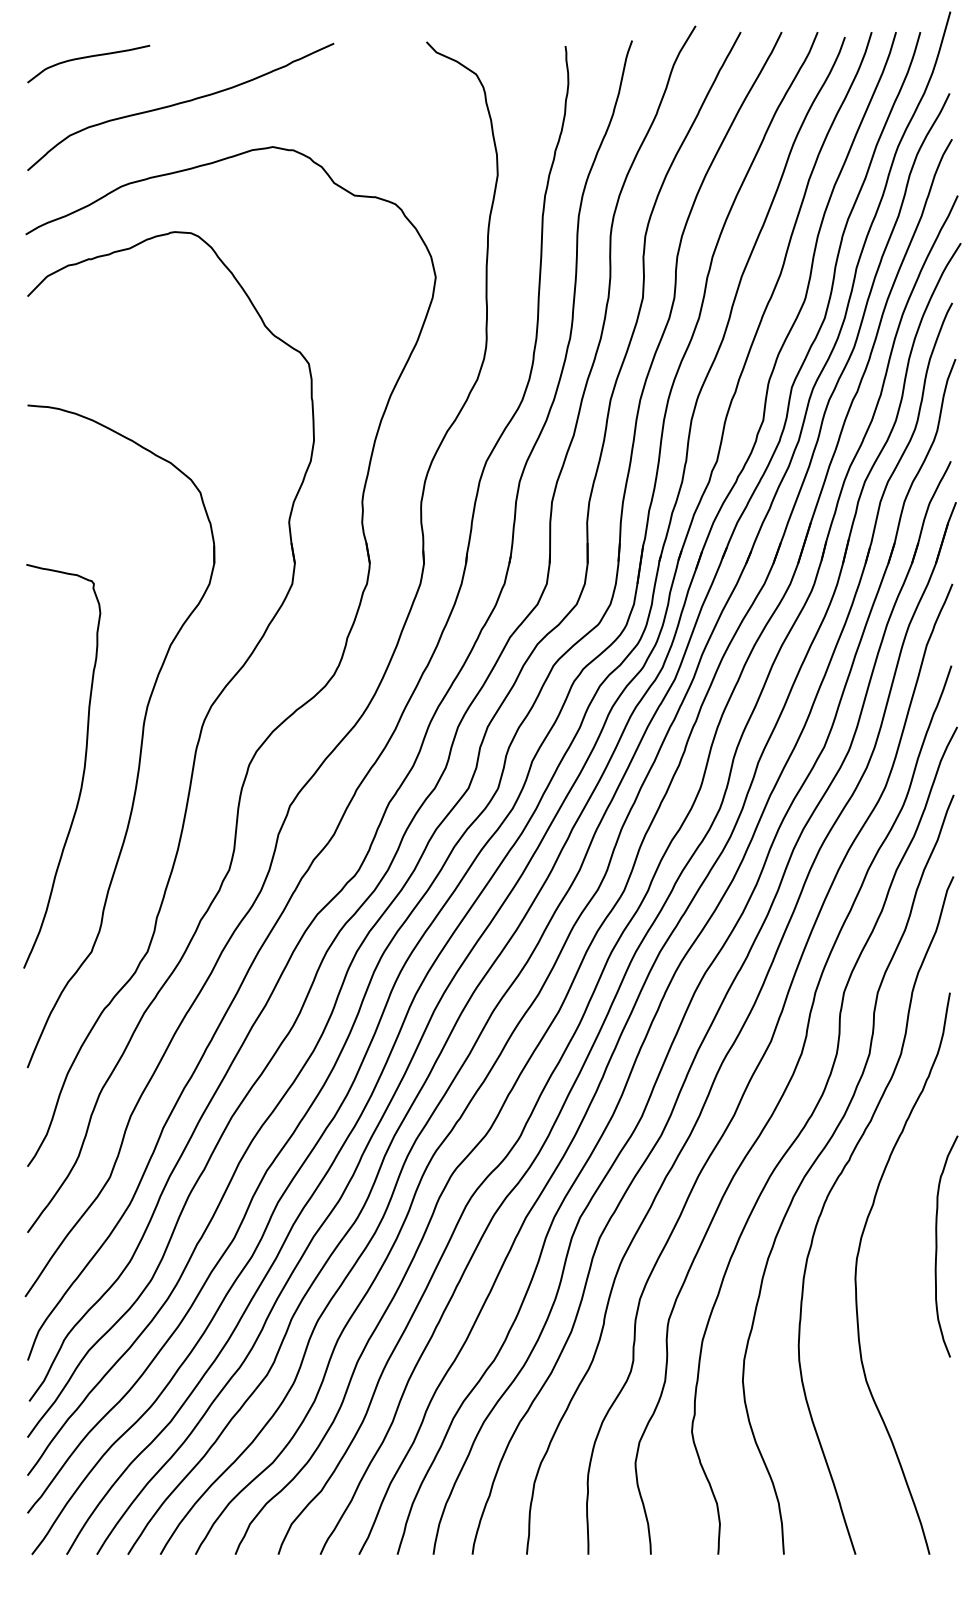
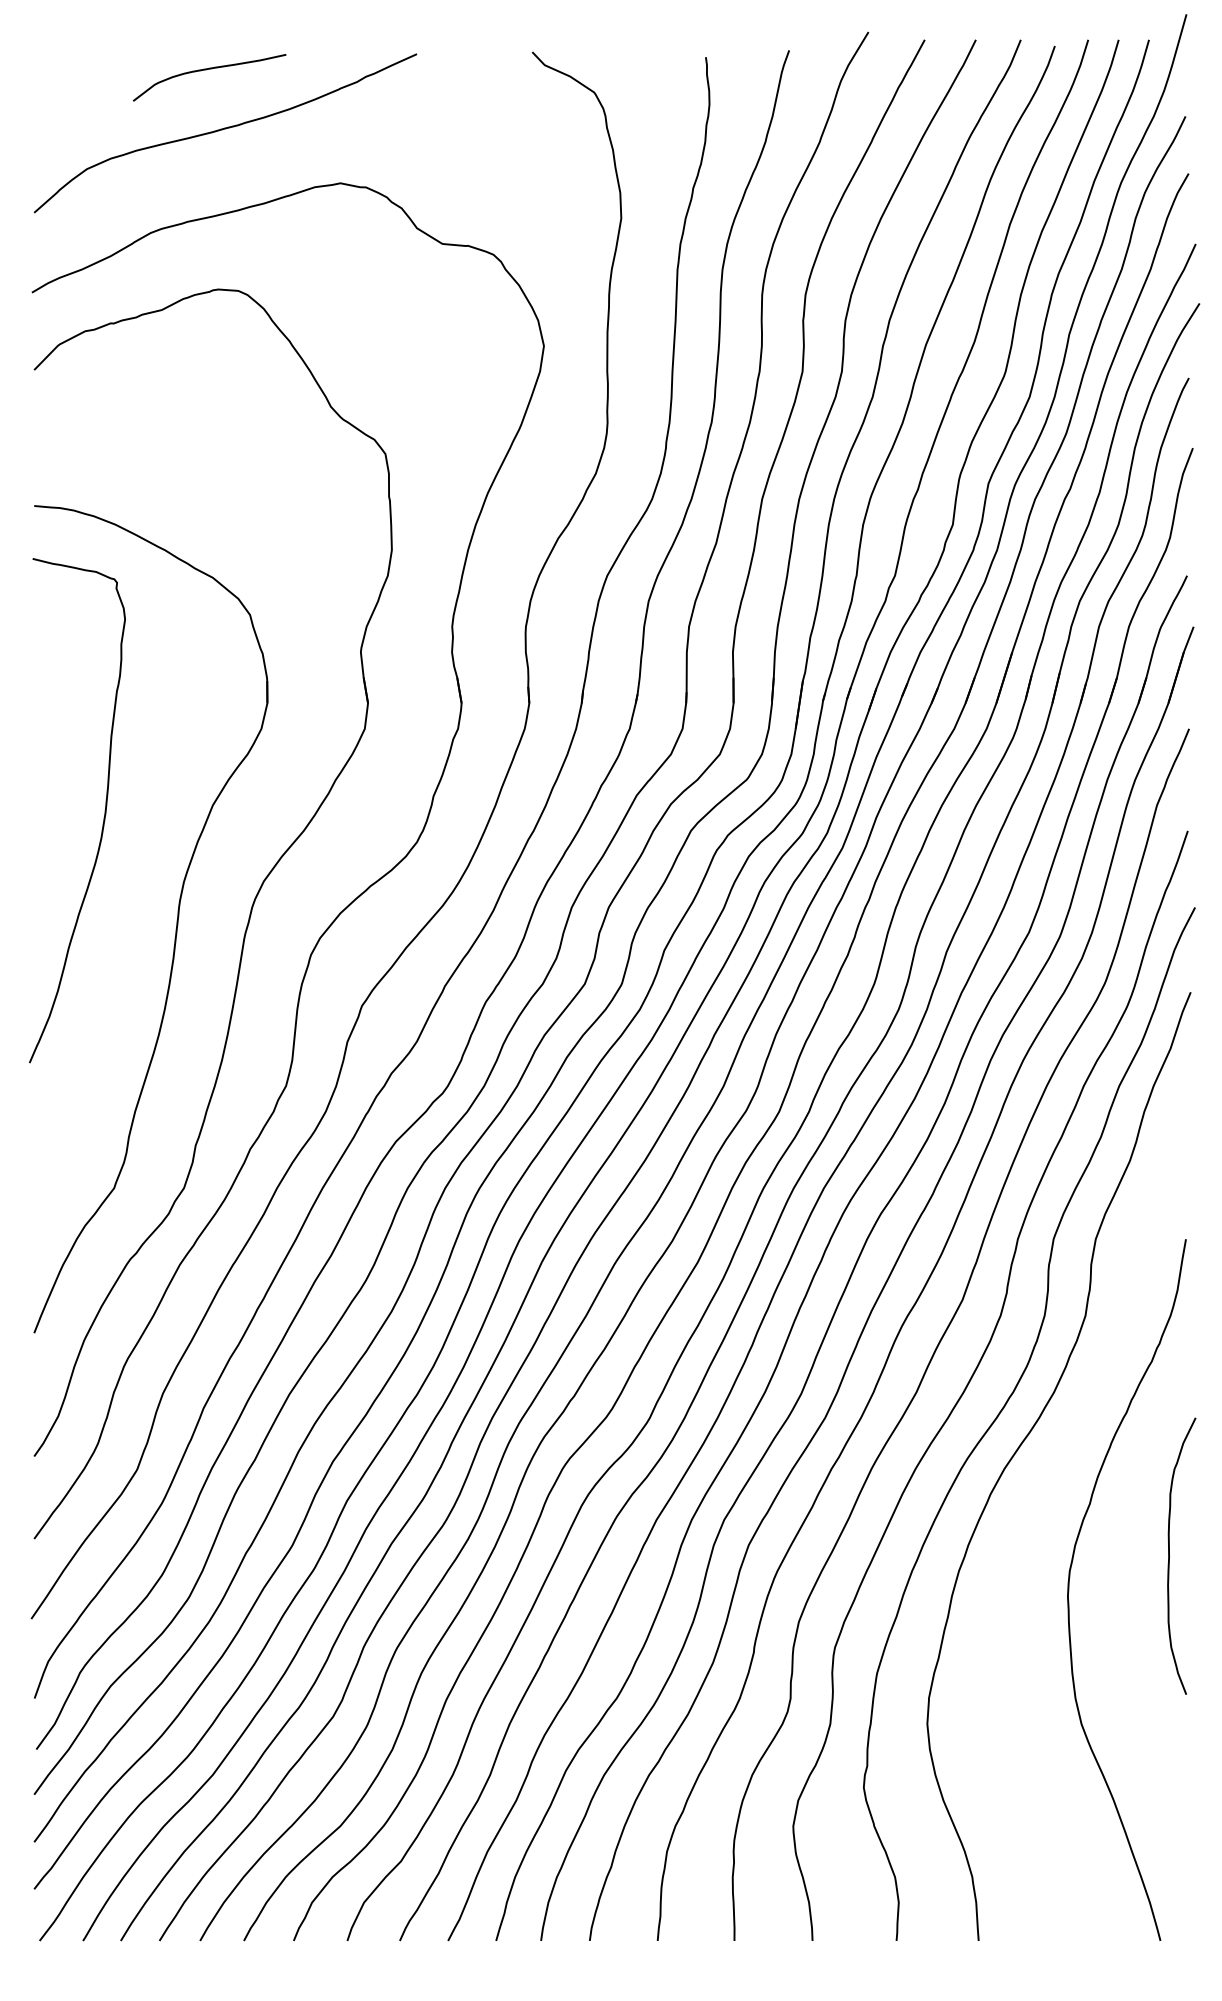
curve: (86, 58) -> (206, 70), moved
curve: (83, 771) -> (103, 817), moved
curve: (832, 1189) -> (1039, 1484), removed

